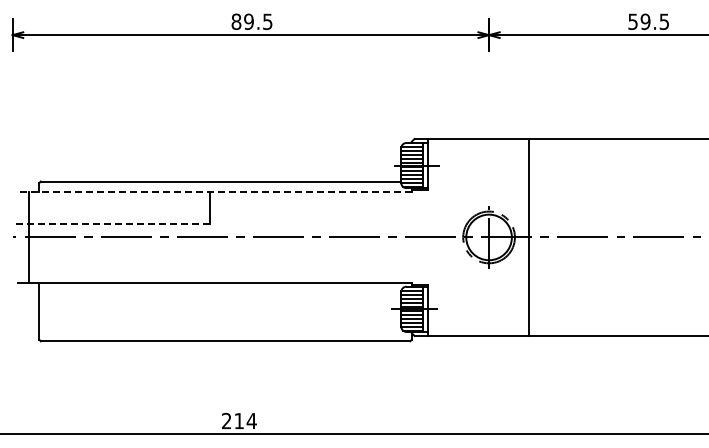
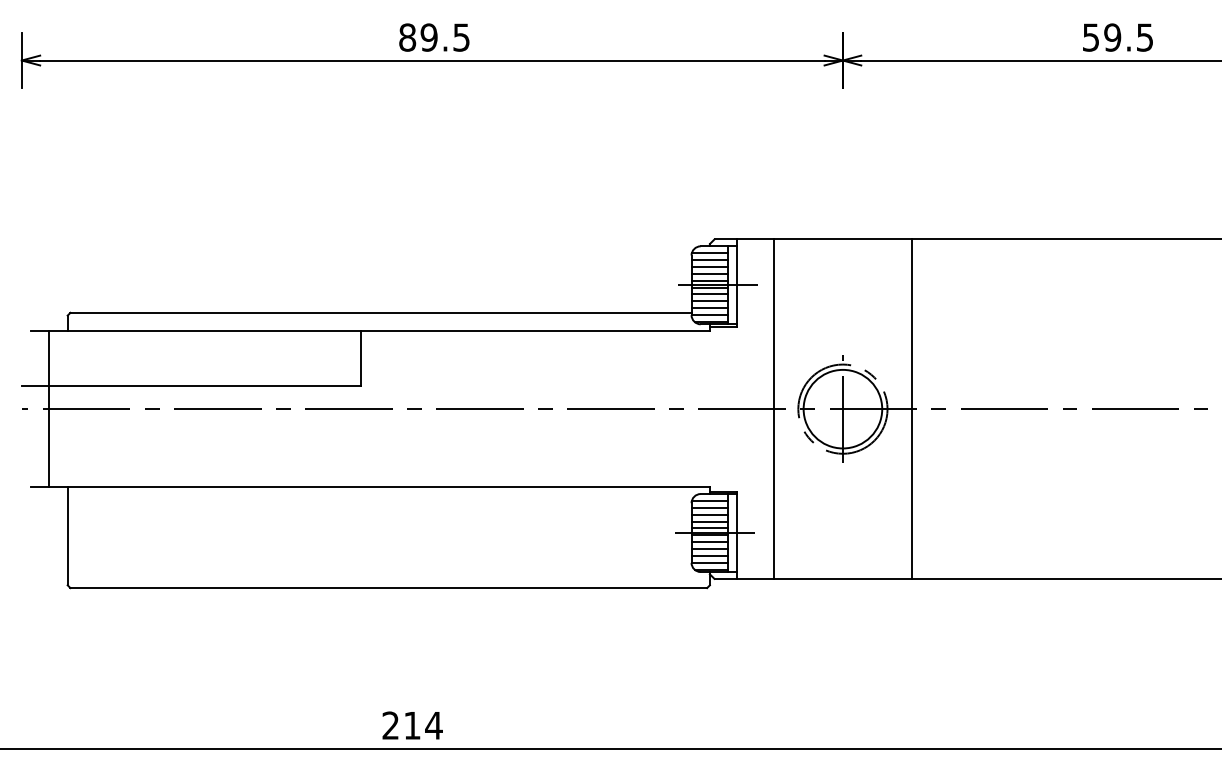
line: (214, 192) -> (369, 331), dashed -> solid
line: (110, 224) -> (190, 386), dashed -> solid
line: (449, 236) -> (774, 407), added

